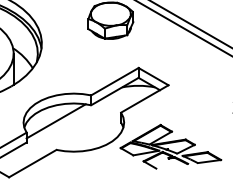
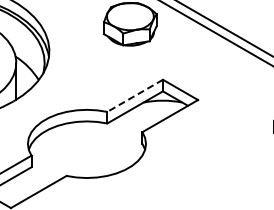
line: (114, 82) -> (134, 96), solid -> dashed
line: (55, 121) -> (65, 142), removed
part: (170, 146) -> (200, 171), removed

